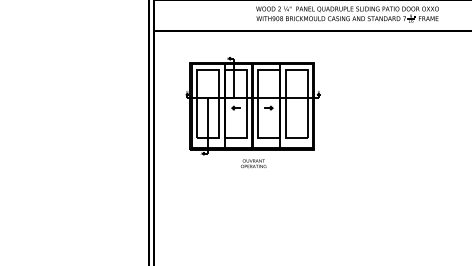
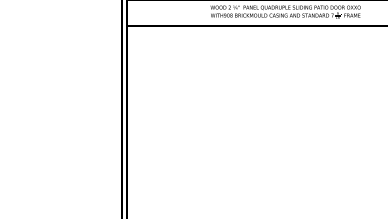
part: (252, 112) -> (207, 92), removed

